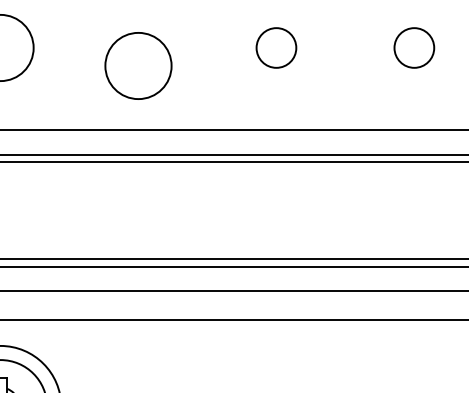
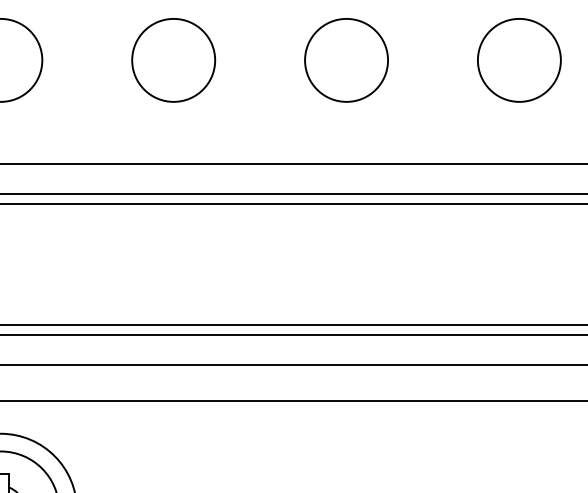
circle: (276, 47) -> (346, 59), size x1.67
circle: (414, 47) -> (519, 59), size x1.67
circle: (138, 65) -> (173, 59), moved

